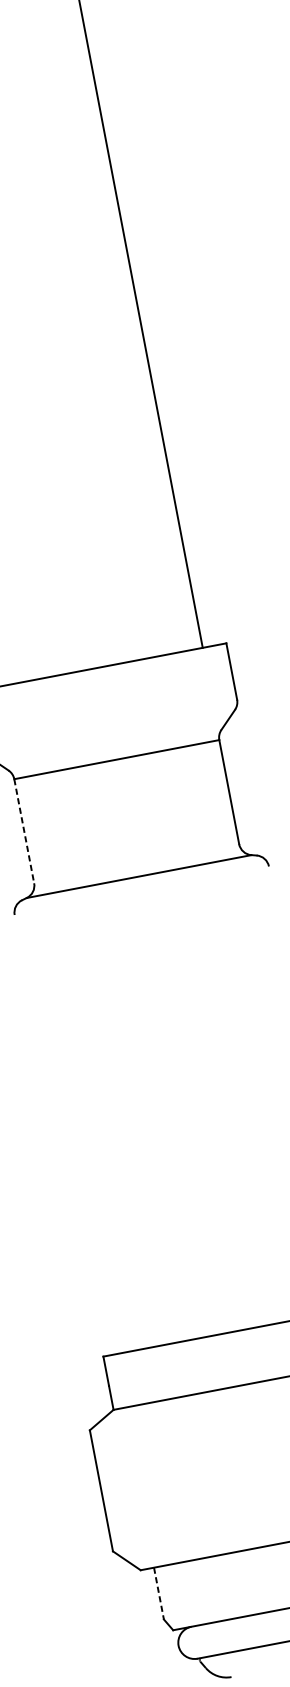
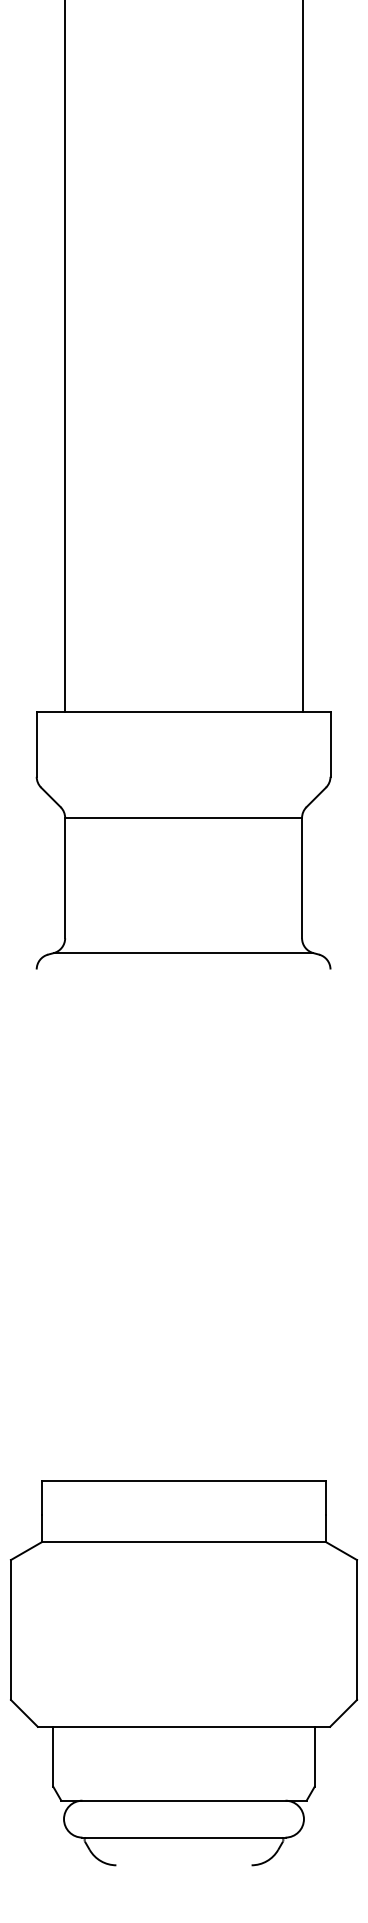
line: (24, 831) -> (65, 878), dashed -> solid
line: (159, 1593) -> (53, 1756), dashed -> solid

